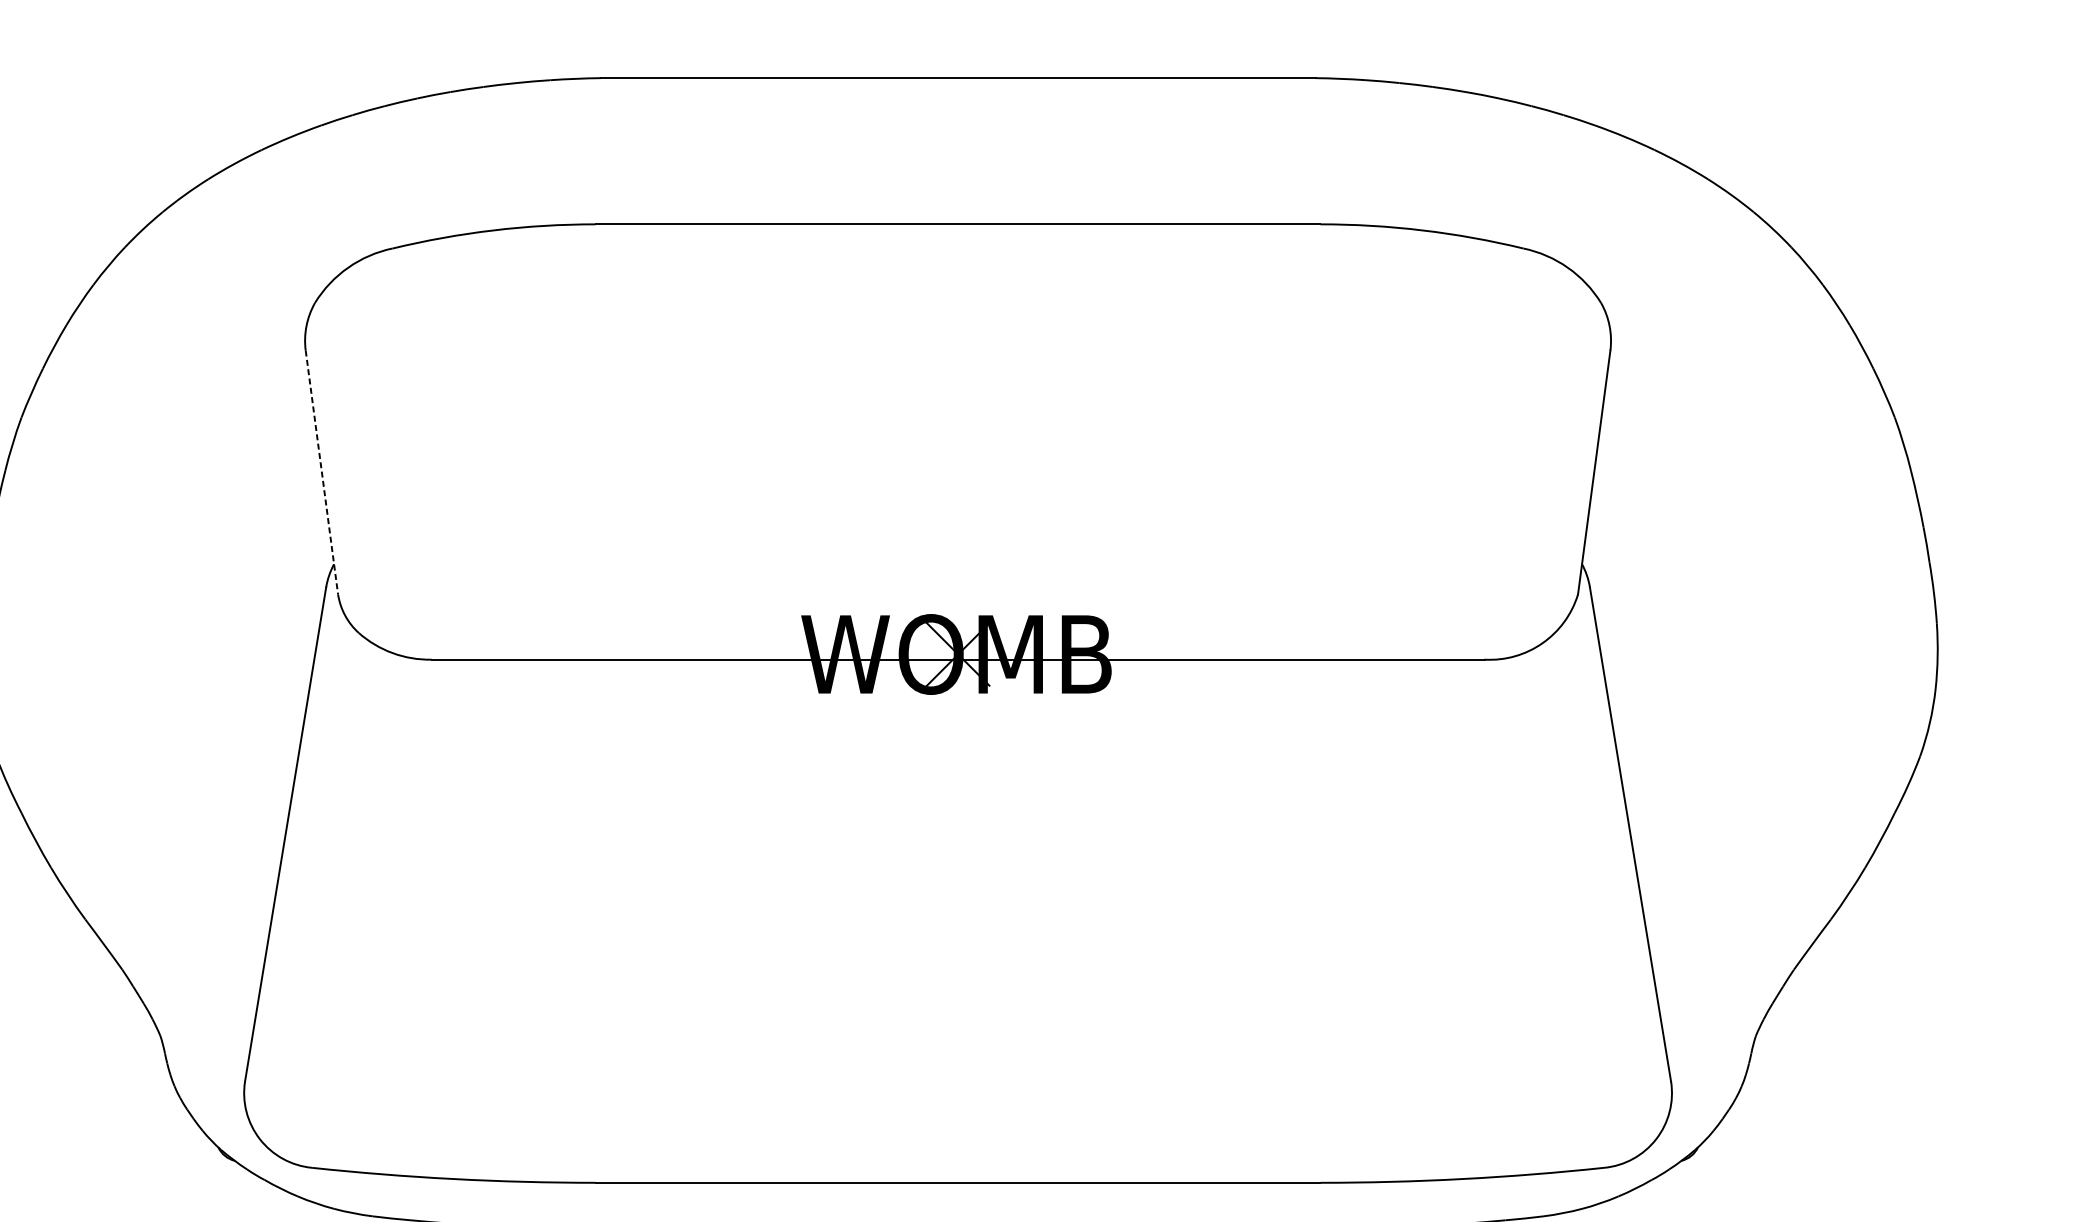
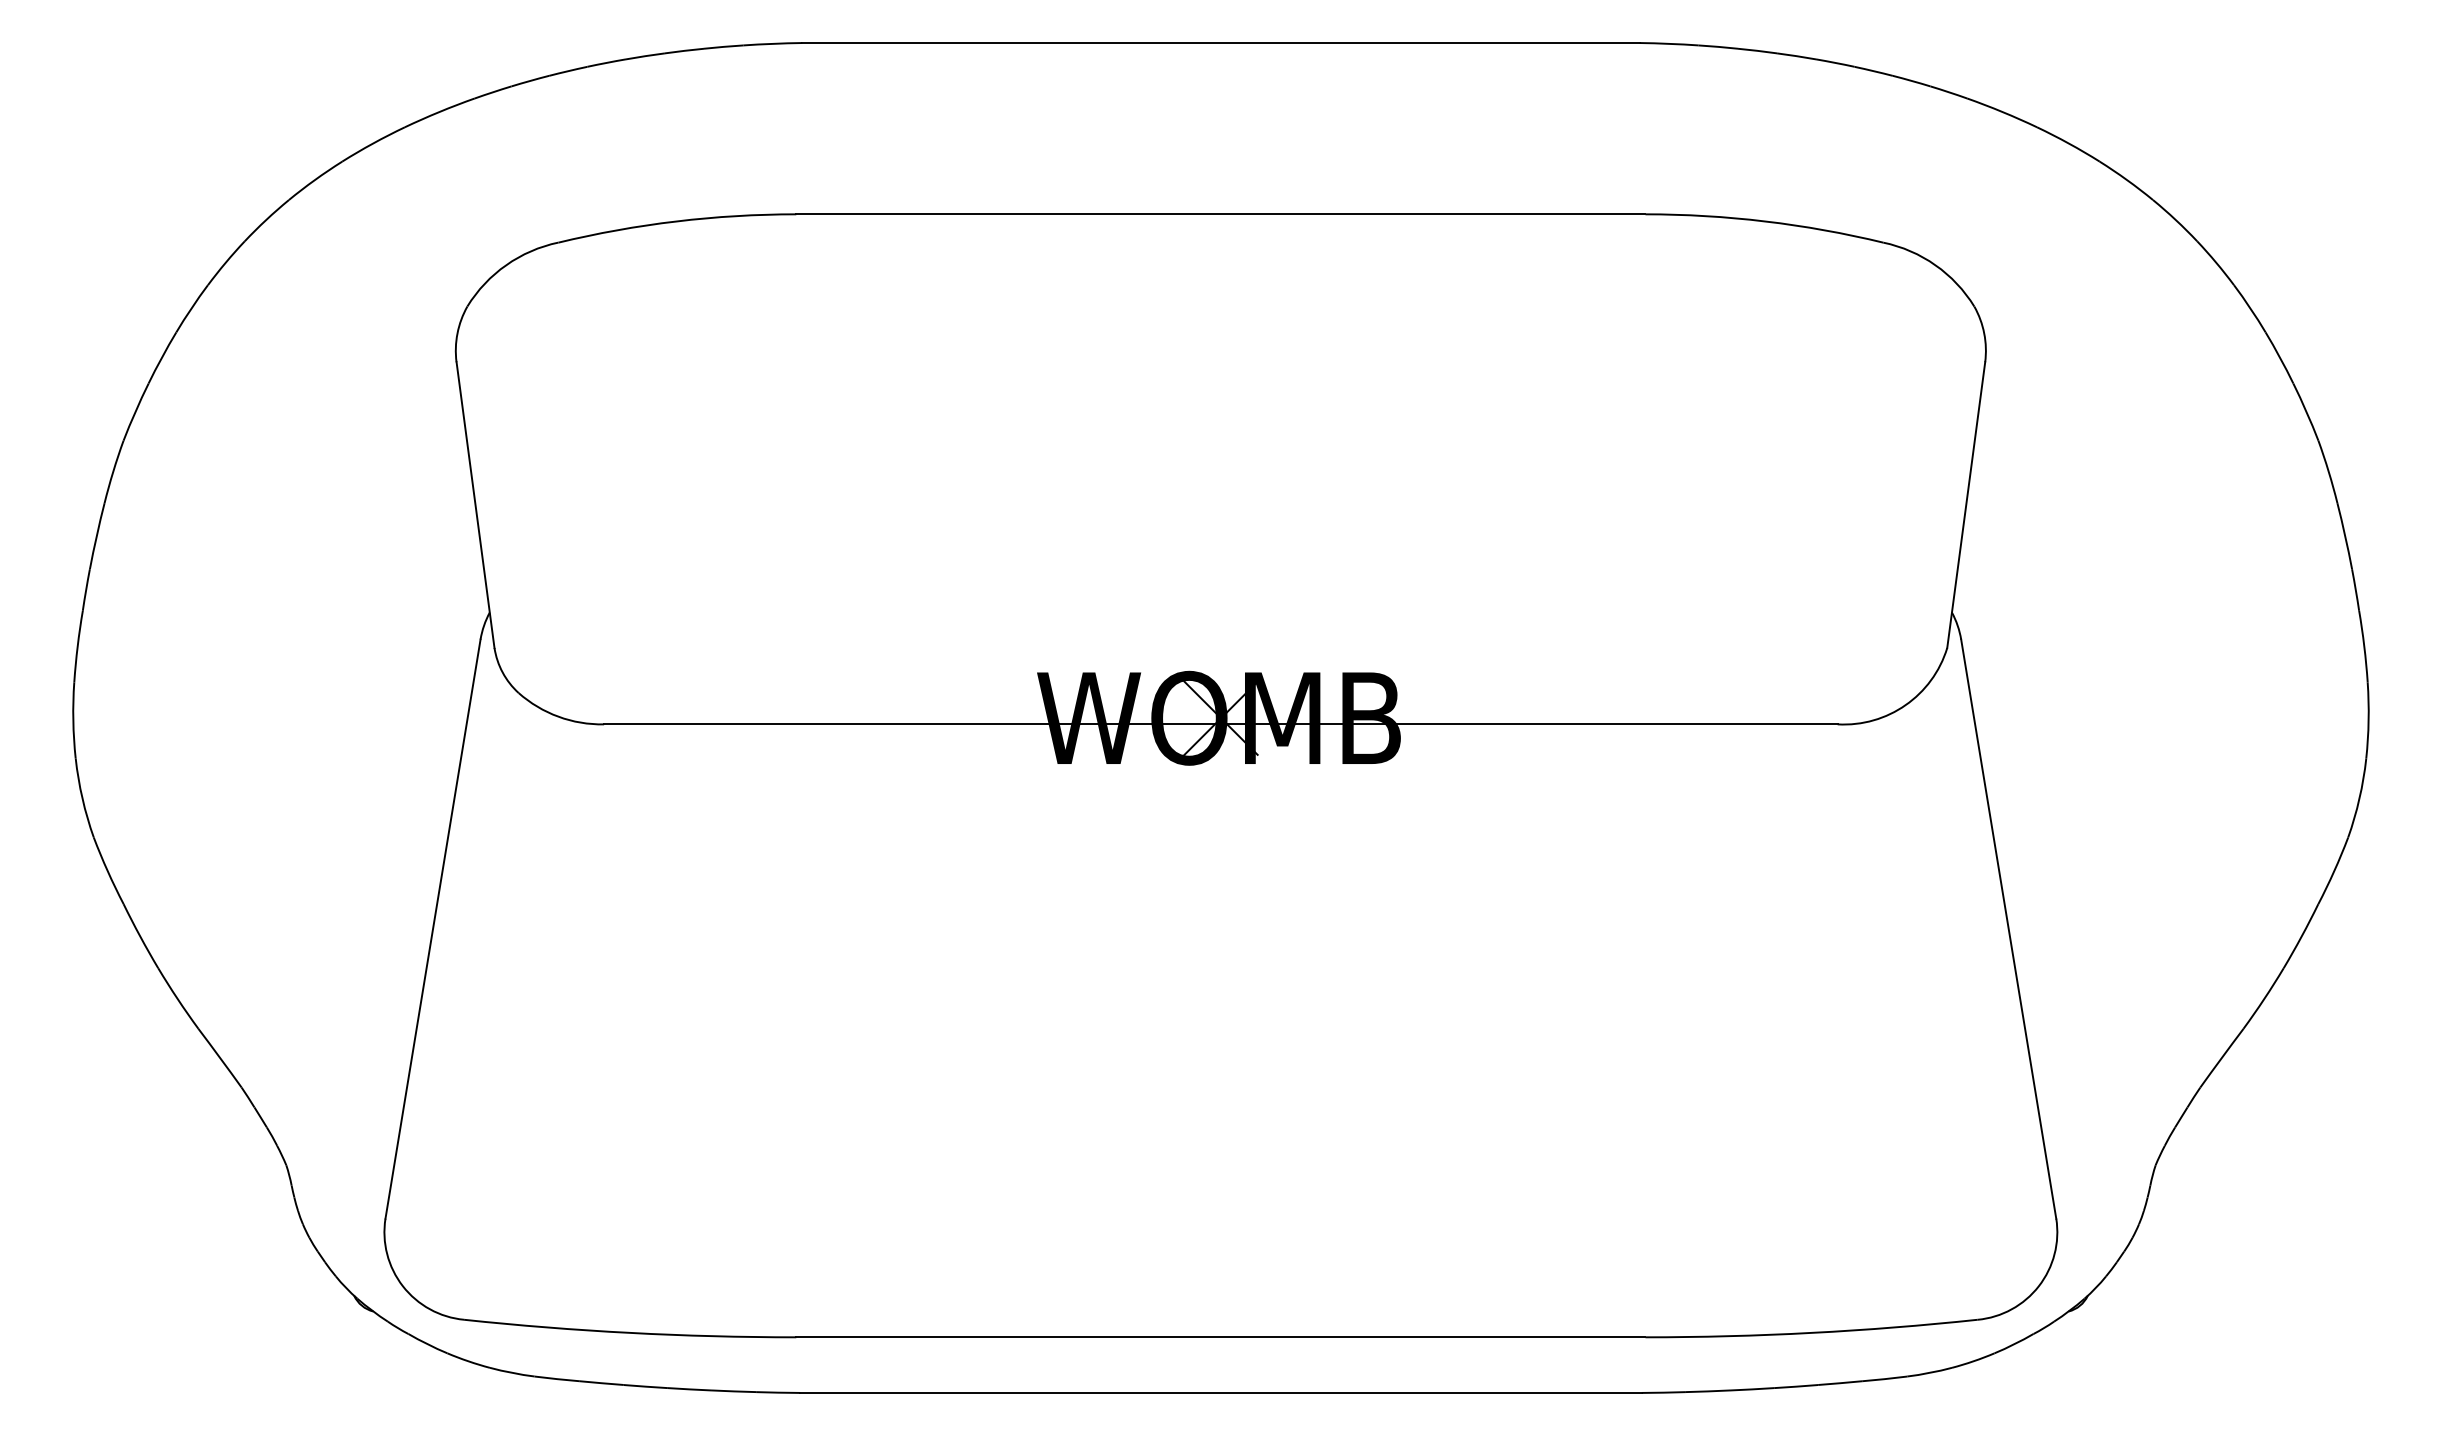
line: (321, 472) -> (475, 505), dashed -> solid

